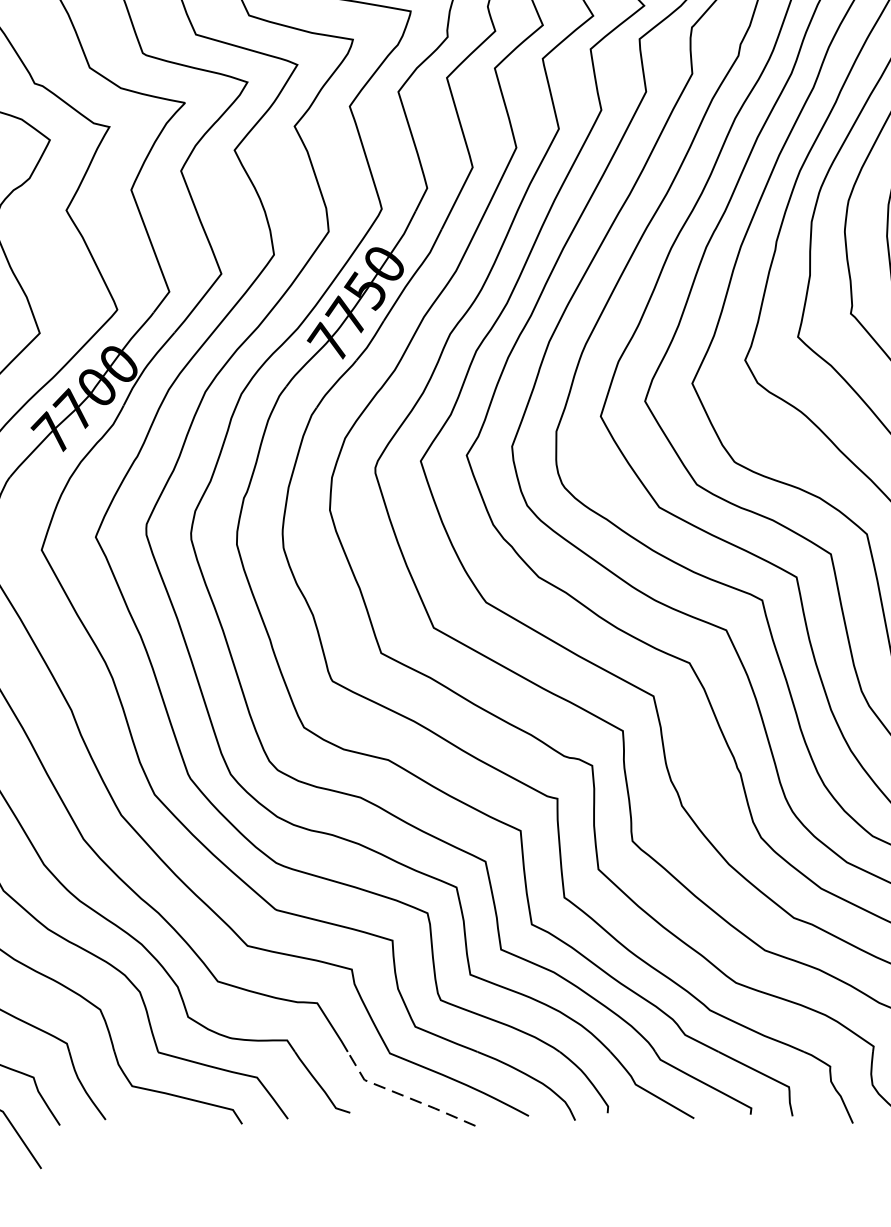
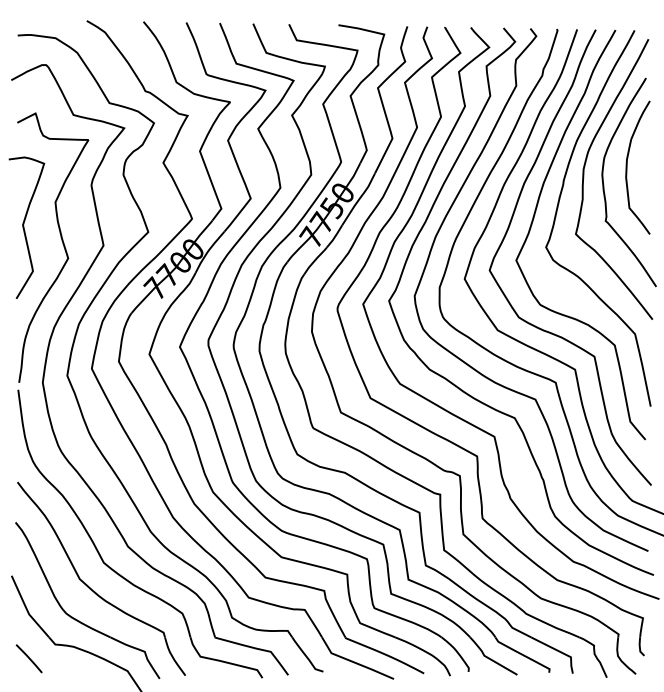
line: (403, 1096) -> (353, 662), dashed -> solid

